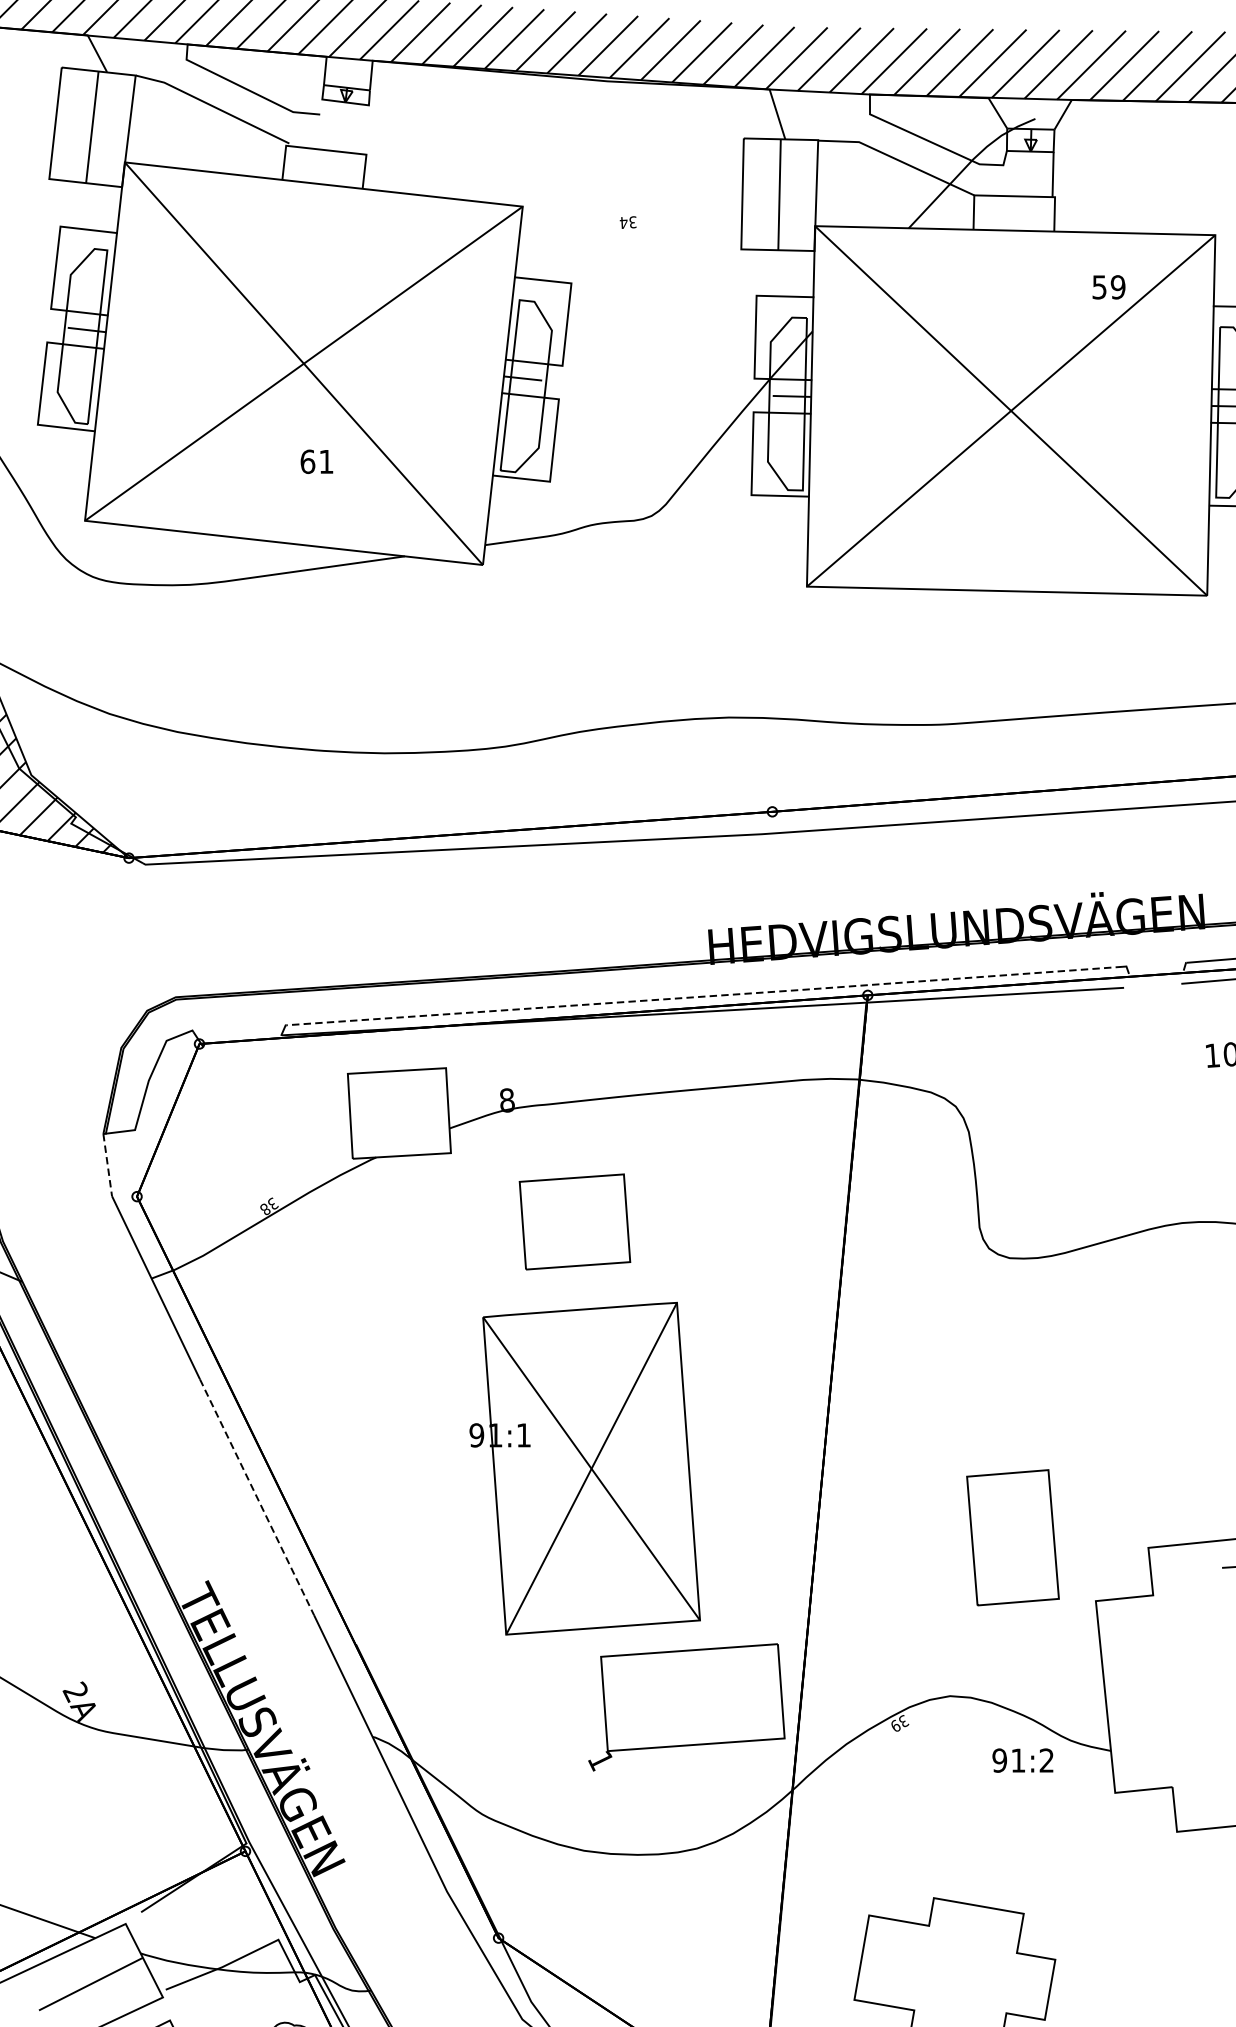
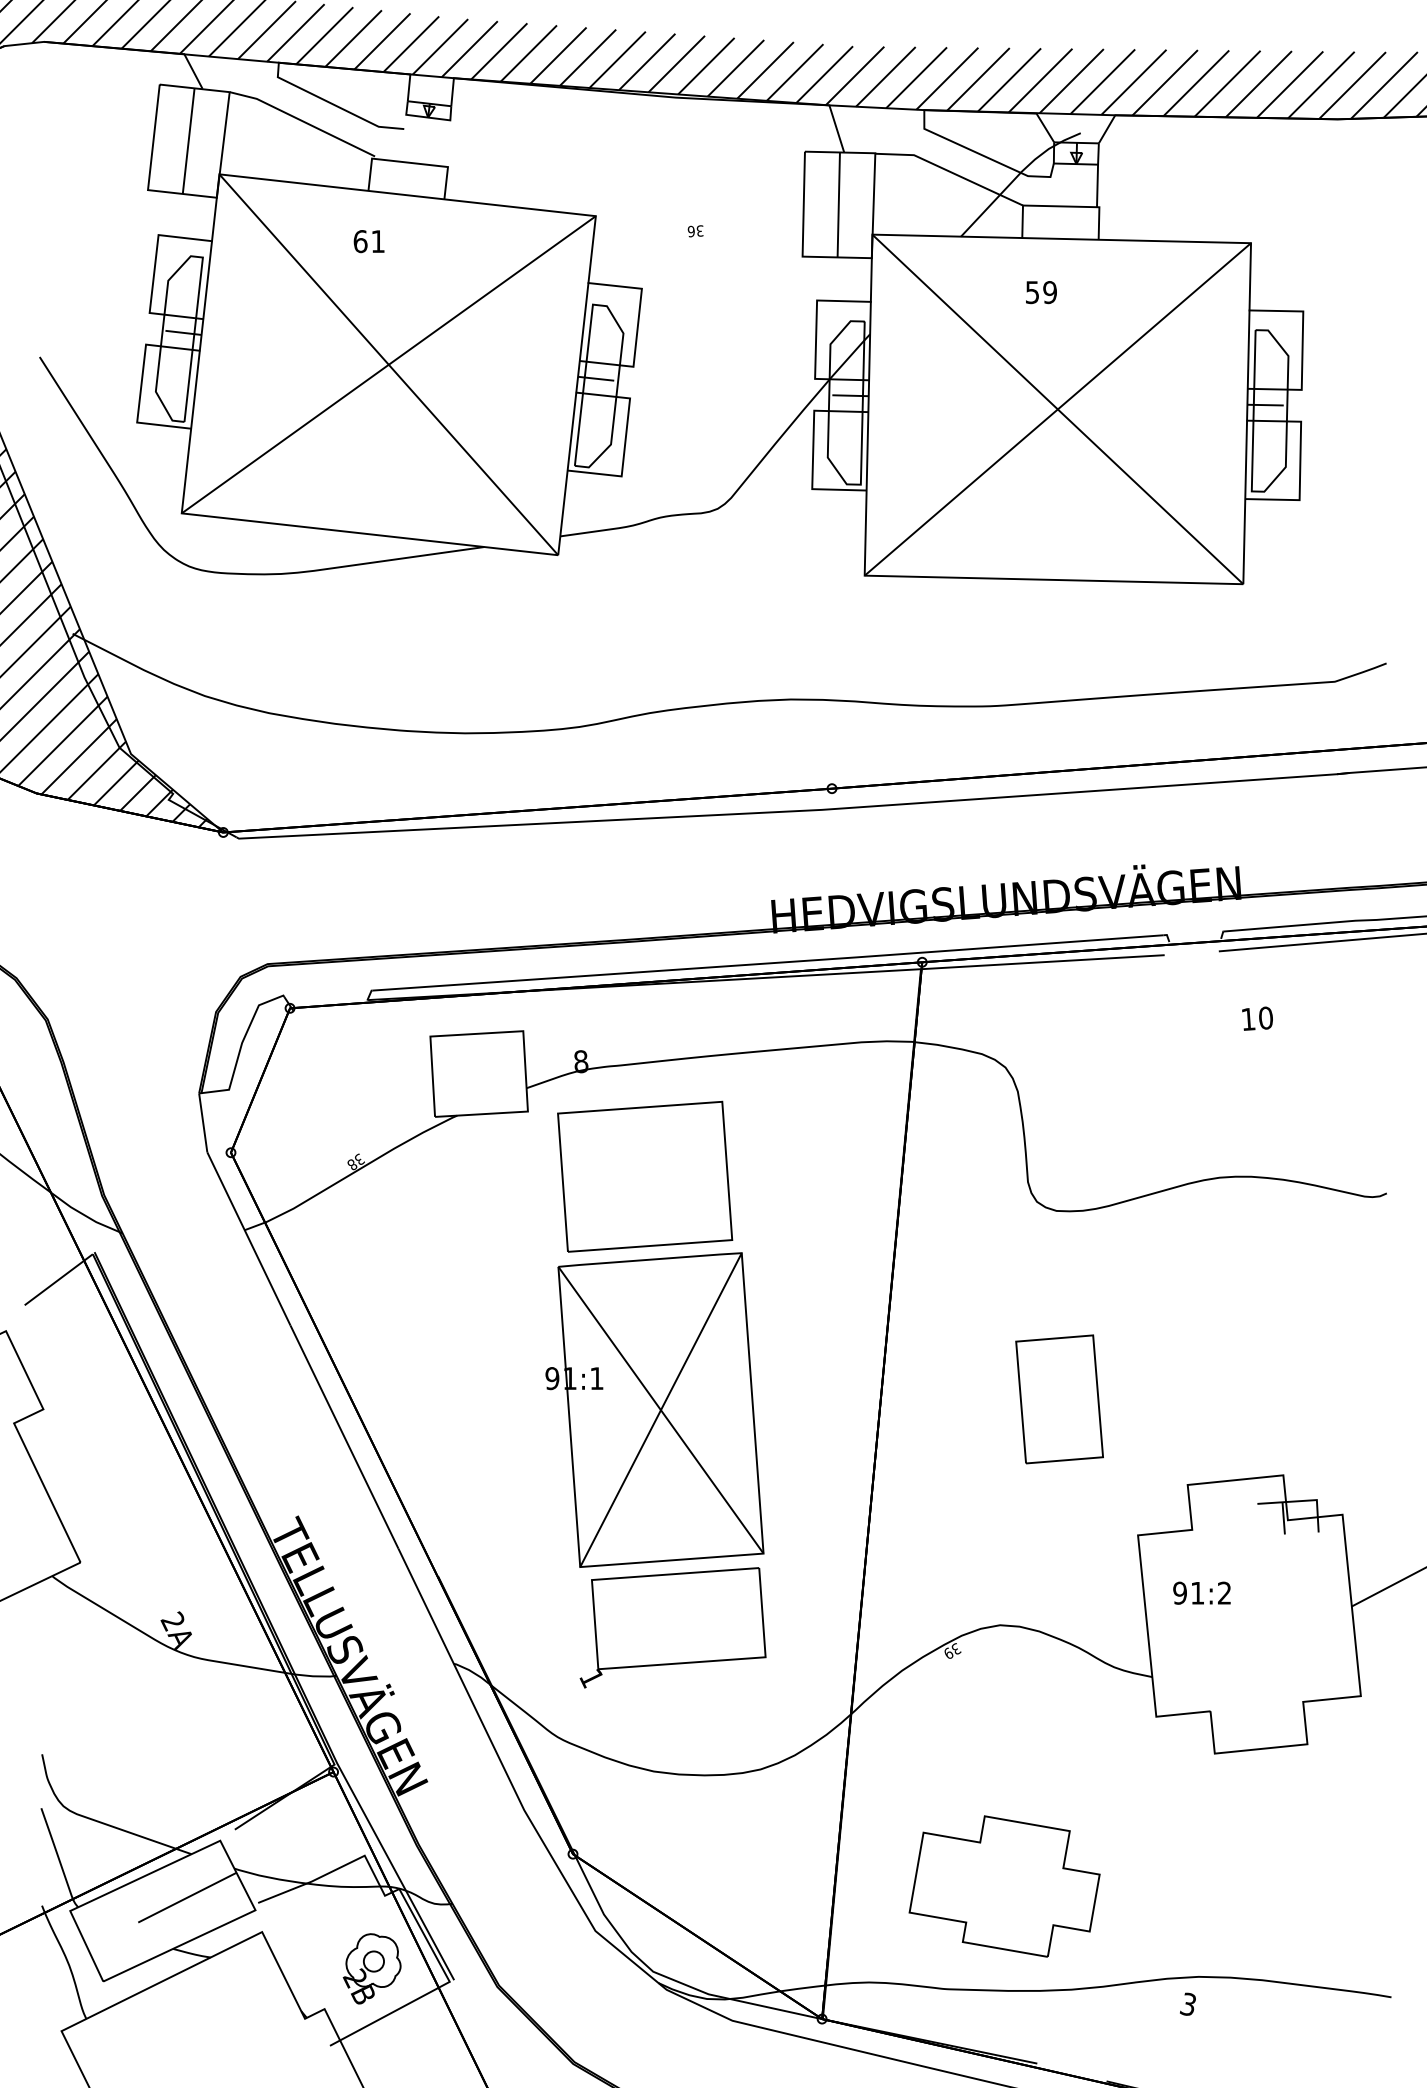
text: (622, 222) -> (690, 231), 34 -> 36
text: (1109, 287) -> (1041, 292), moved
text: (316, 461) -> (368, 241), moved
line: (705, 996) -> (768, 963), dashed -> solid
line: (108, 1164) -> (203, 1122), dashed -> solid
part: (575, 1221) -> (645, 1176), size x1.67
line: (257, 1497) -> (344, 1437), dashed -> solid
part: (1012, 1537) -> (1059, 1399), moved
part: (686, 1706) -> (672, 1627), moved
text: (1022, 1759) -> (1201, 1592), moved

